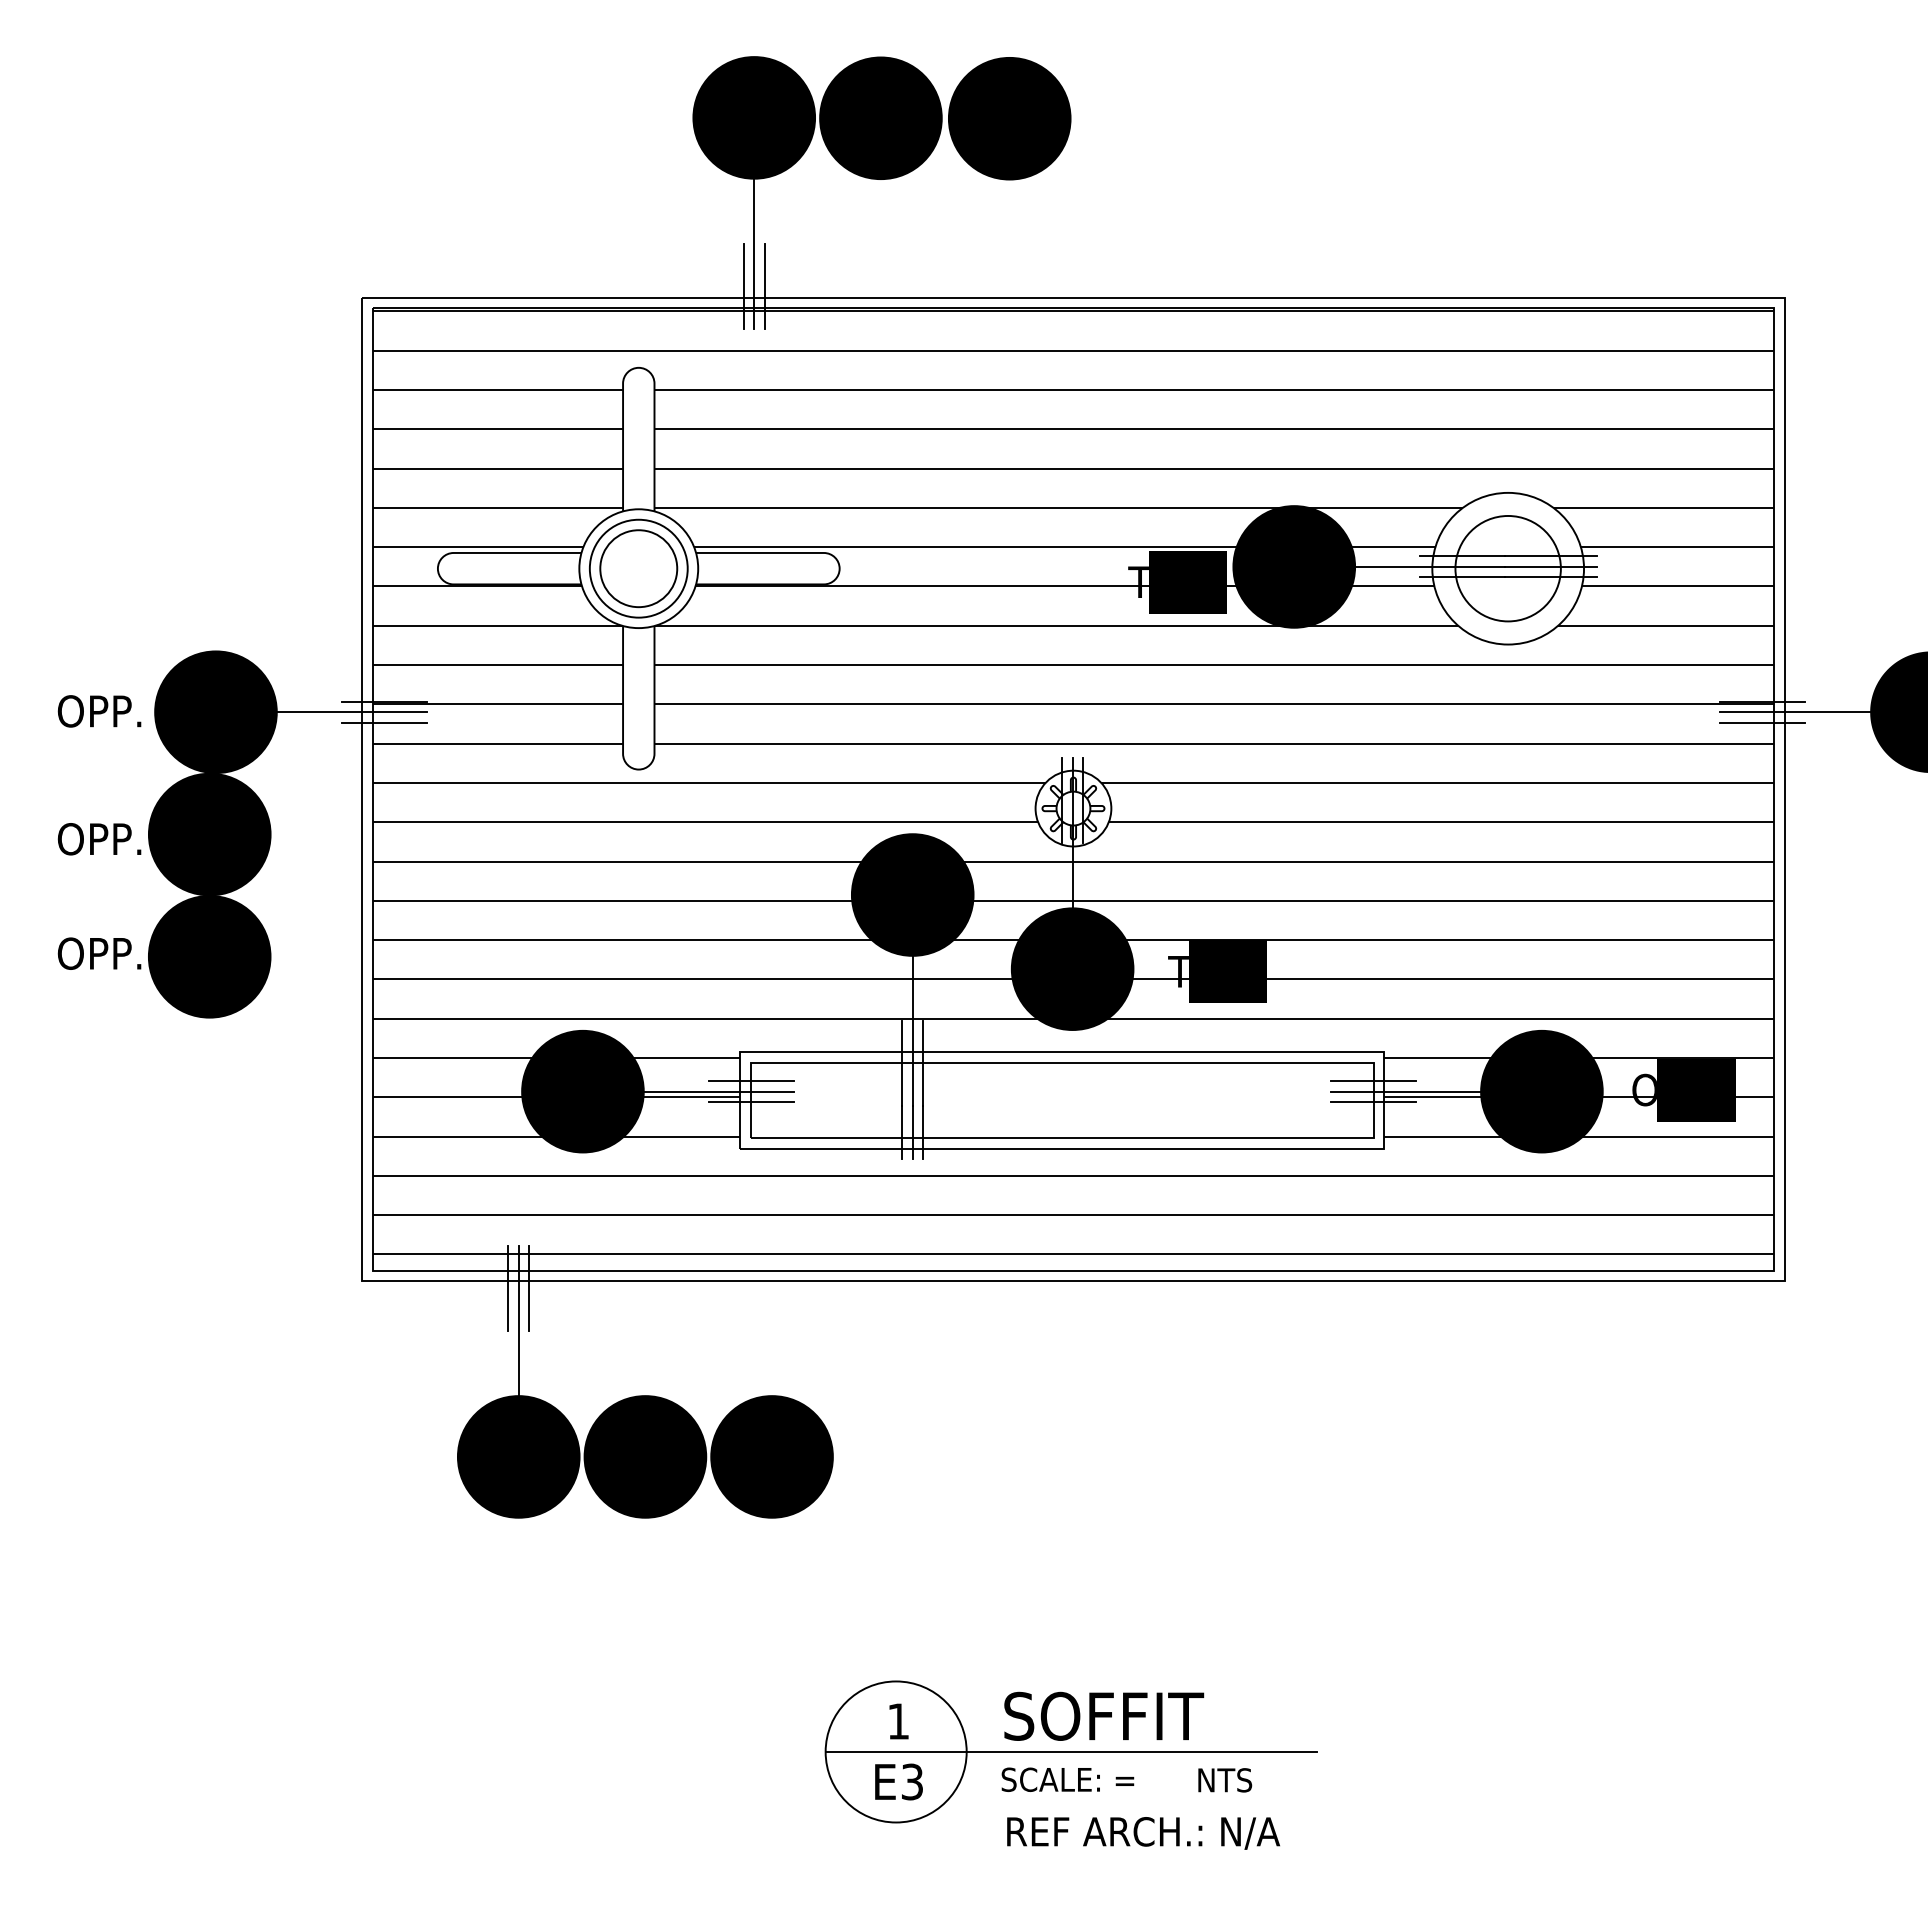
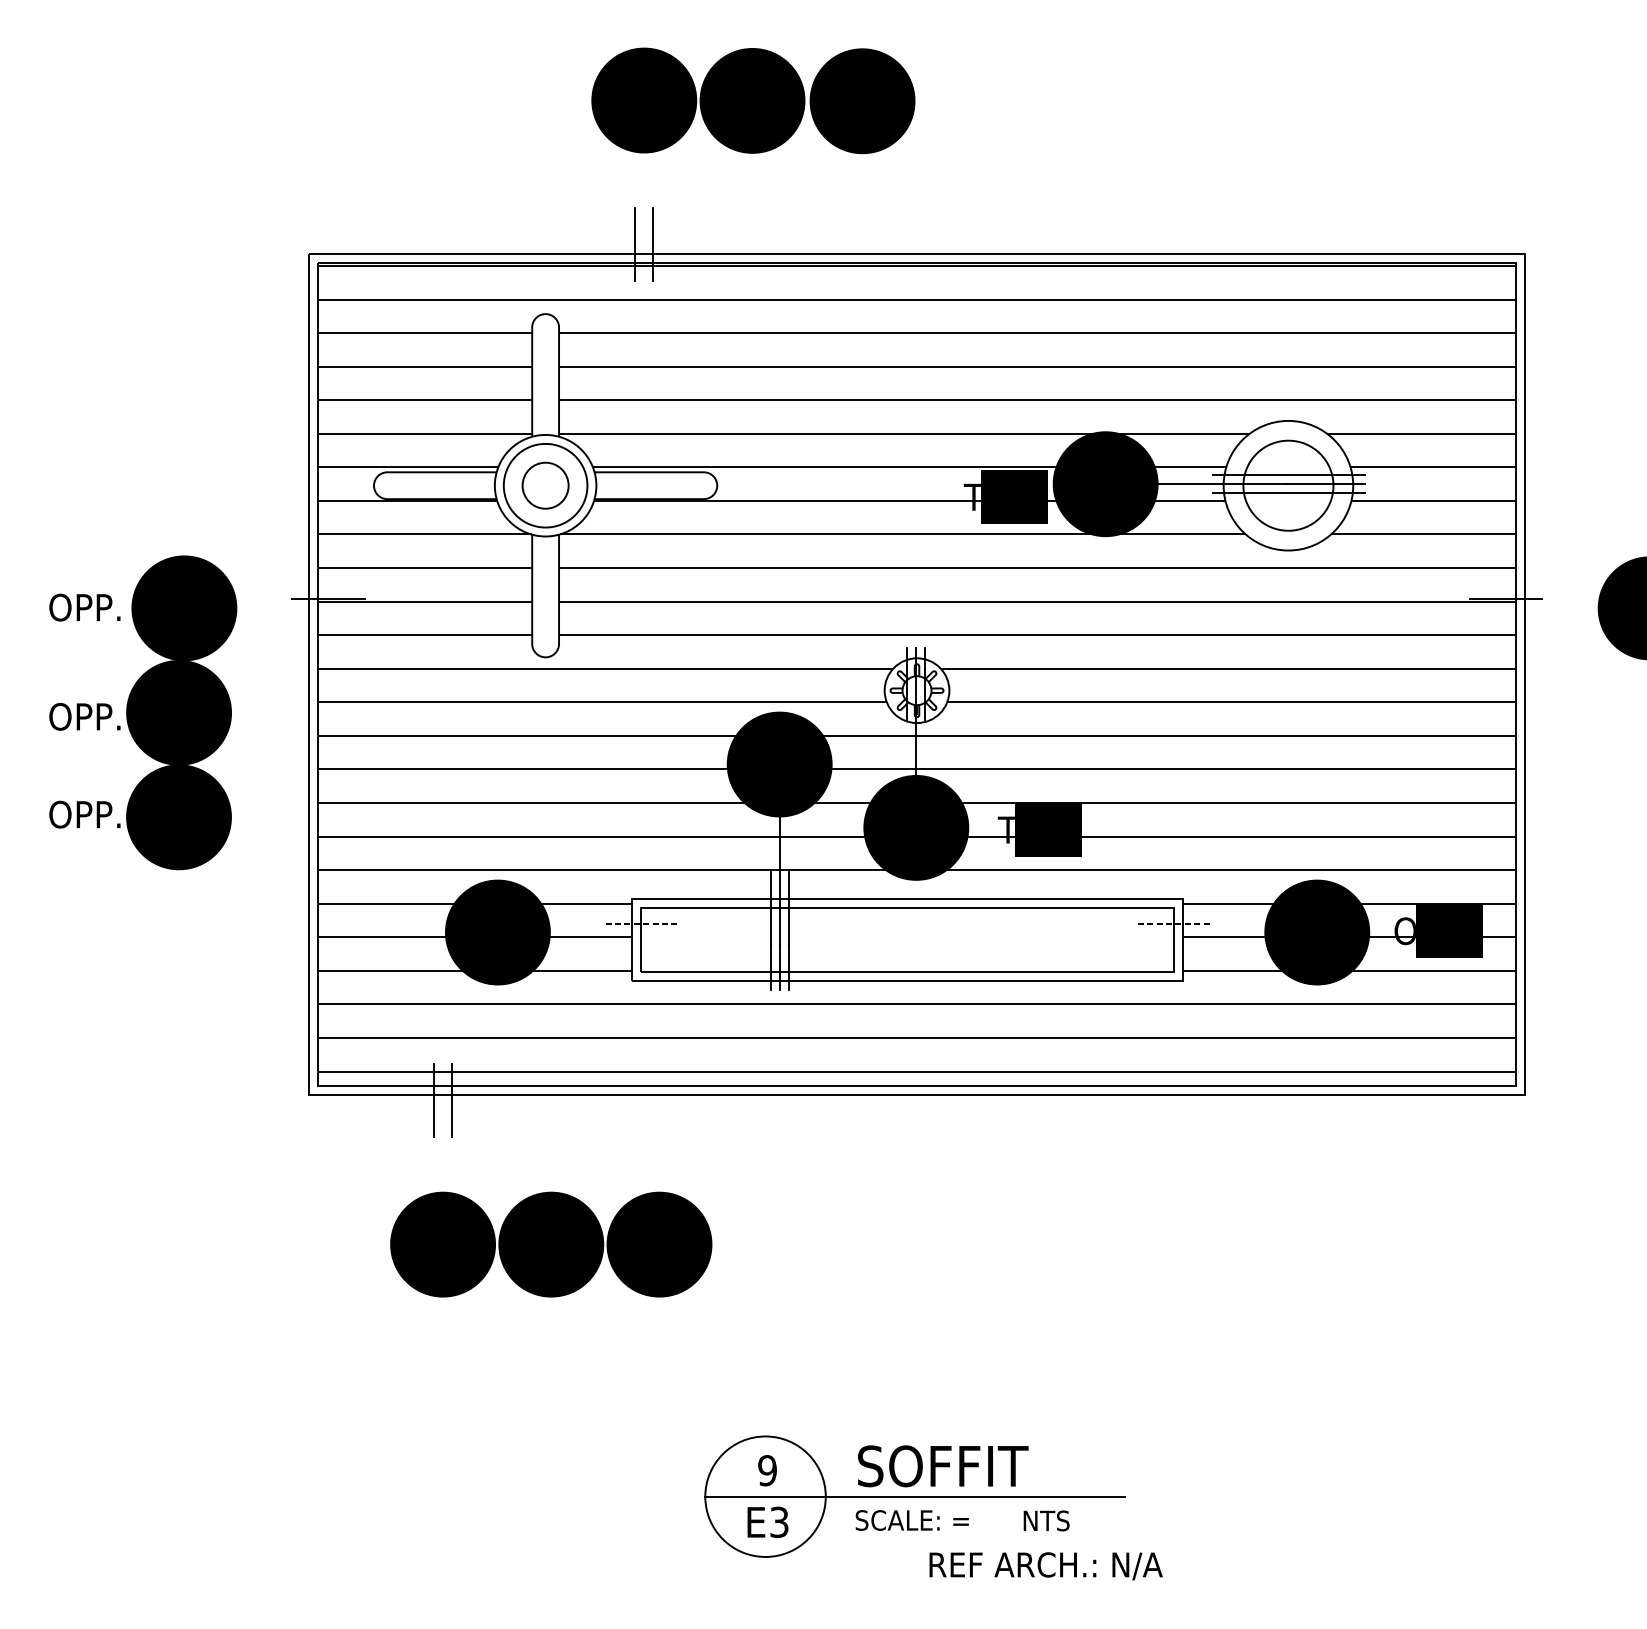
line: (754, 253) -> (644, 216), removed
circle: (638, 568) -> (545, 485), size x0.7
line: (351, 712) -> (300, 608), removed
line: (1795, 712) -> (1533, 608), removed
line: (384, 722) -> (328, 617), removed
line: (1762, 722) -> (1505, 617), removed
line: (751, 1081) -> (641, 923), solid -> dashed
line: (1372, 1081) -> (1172, 923), solid -> dashed
line: (718, 1091) -> (613, 932), removed
line: (1406, 1091) -> (1201, 932), removed
line: (751, 1102) -> (641, 941), removed
line: (1373, 1102) -> (1173, 941), removed
line: (518, 1321) -> (442, 1128), removed
text: (898, 1721) -> (767, 1470), 1 -> 9
text: (1143, 1833) -> (1046, 1566), moved

